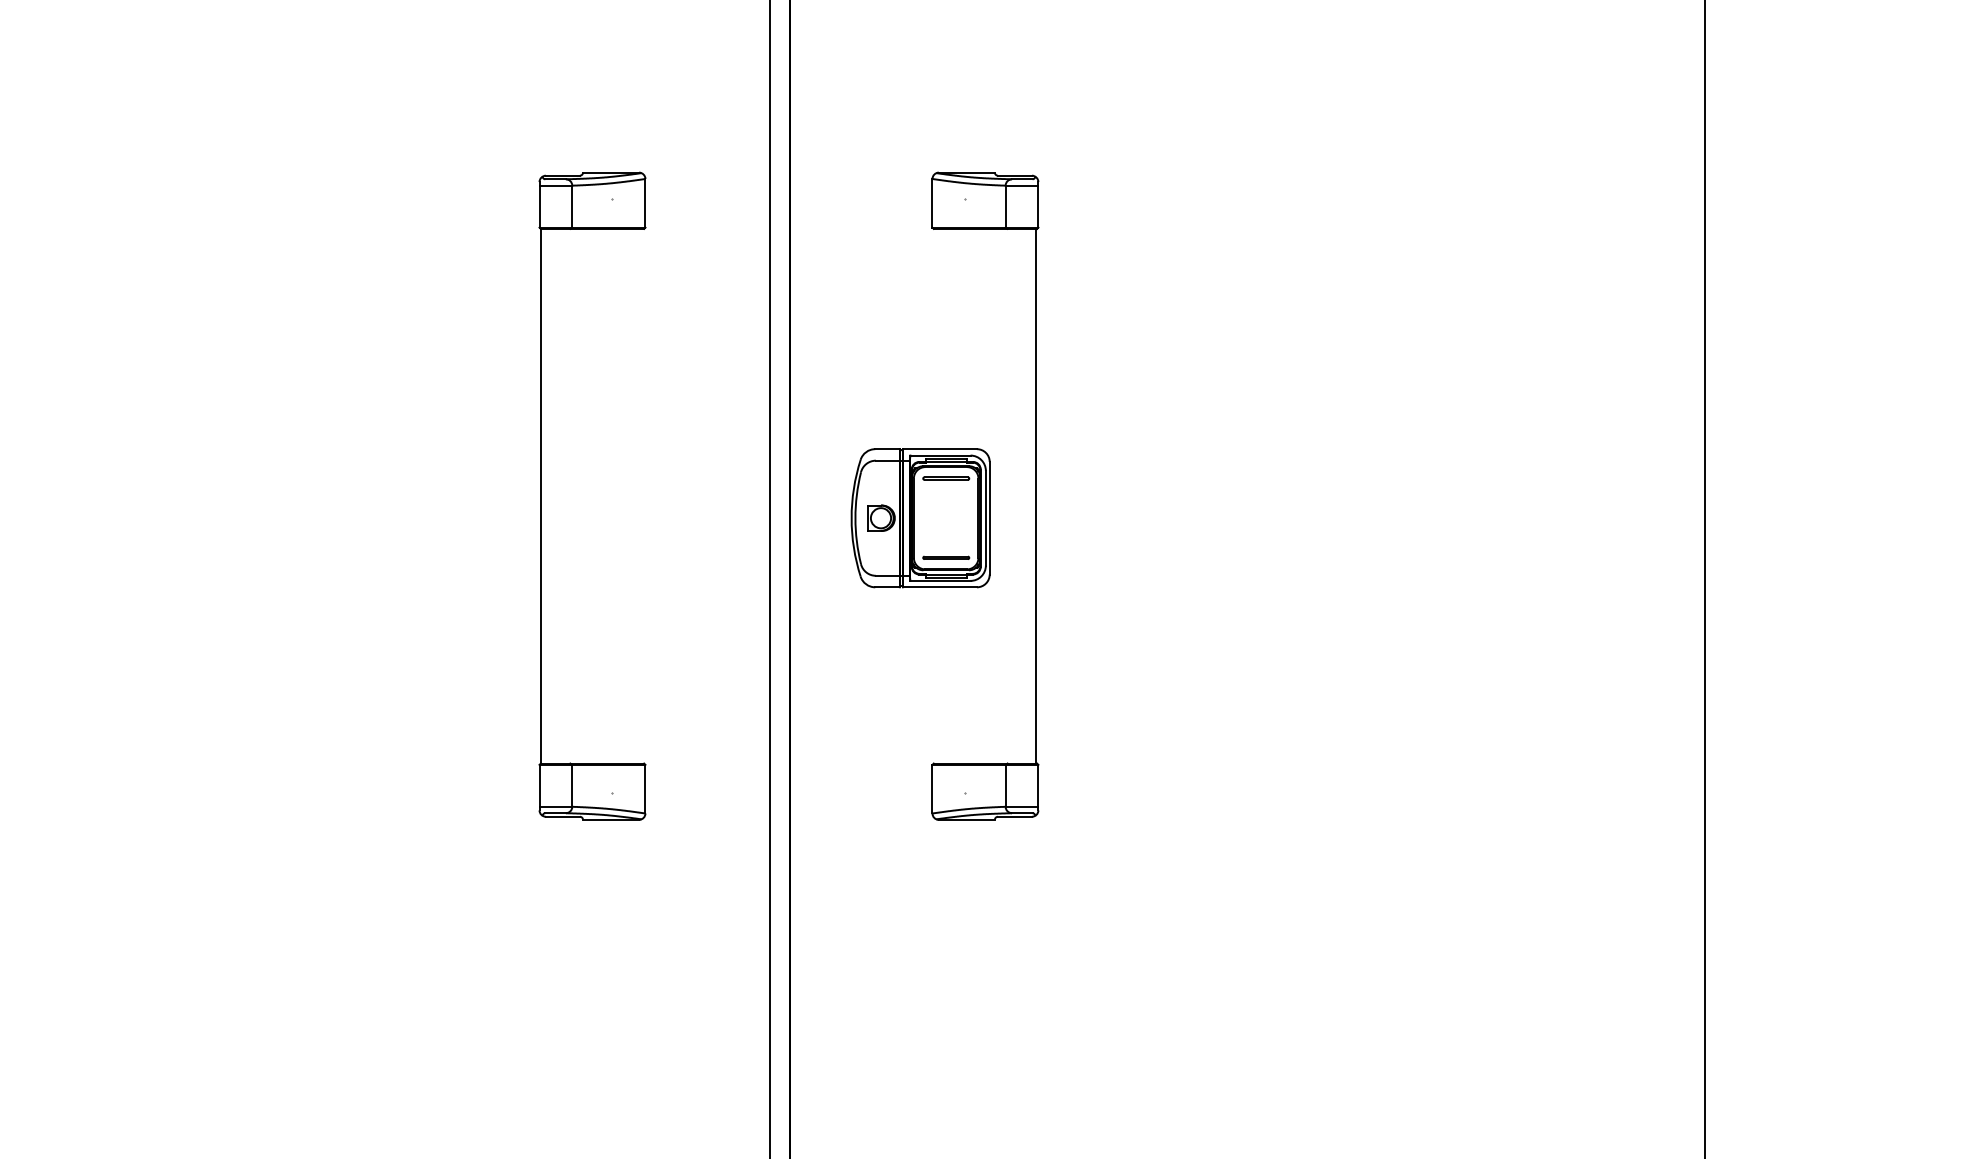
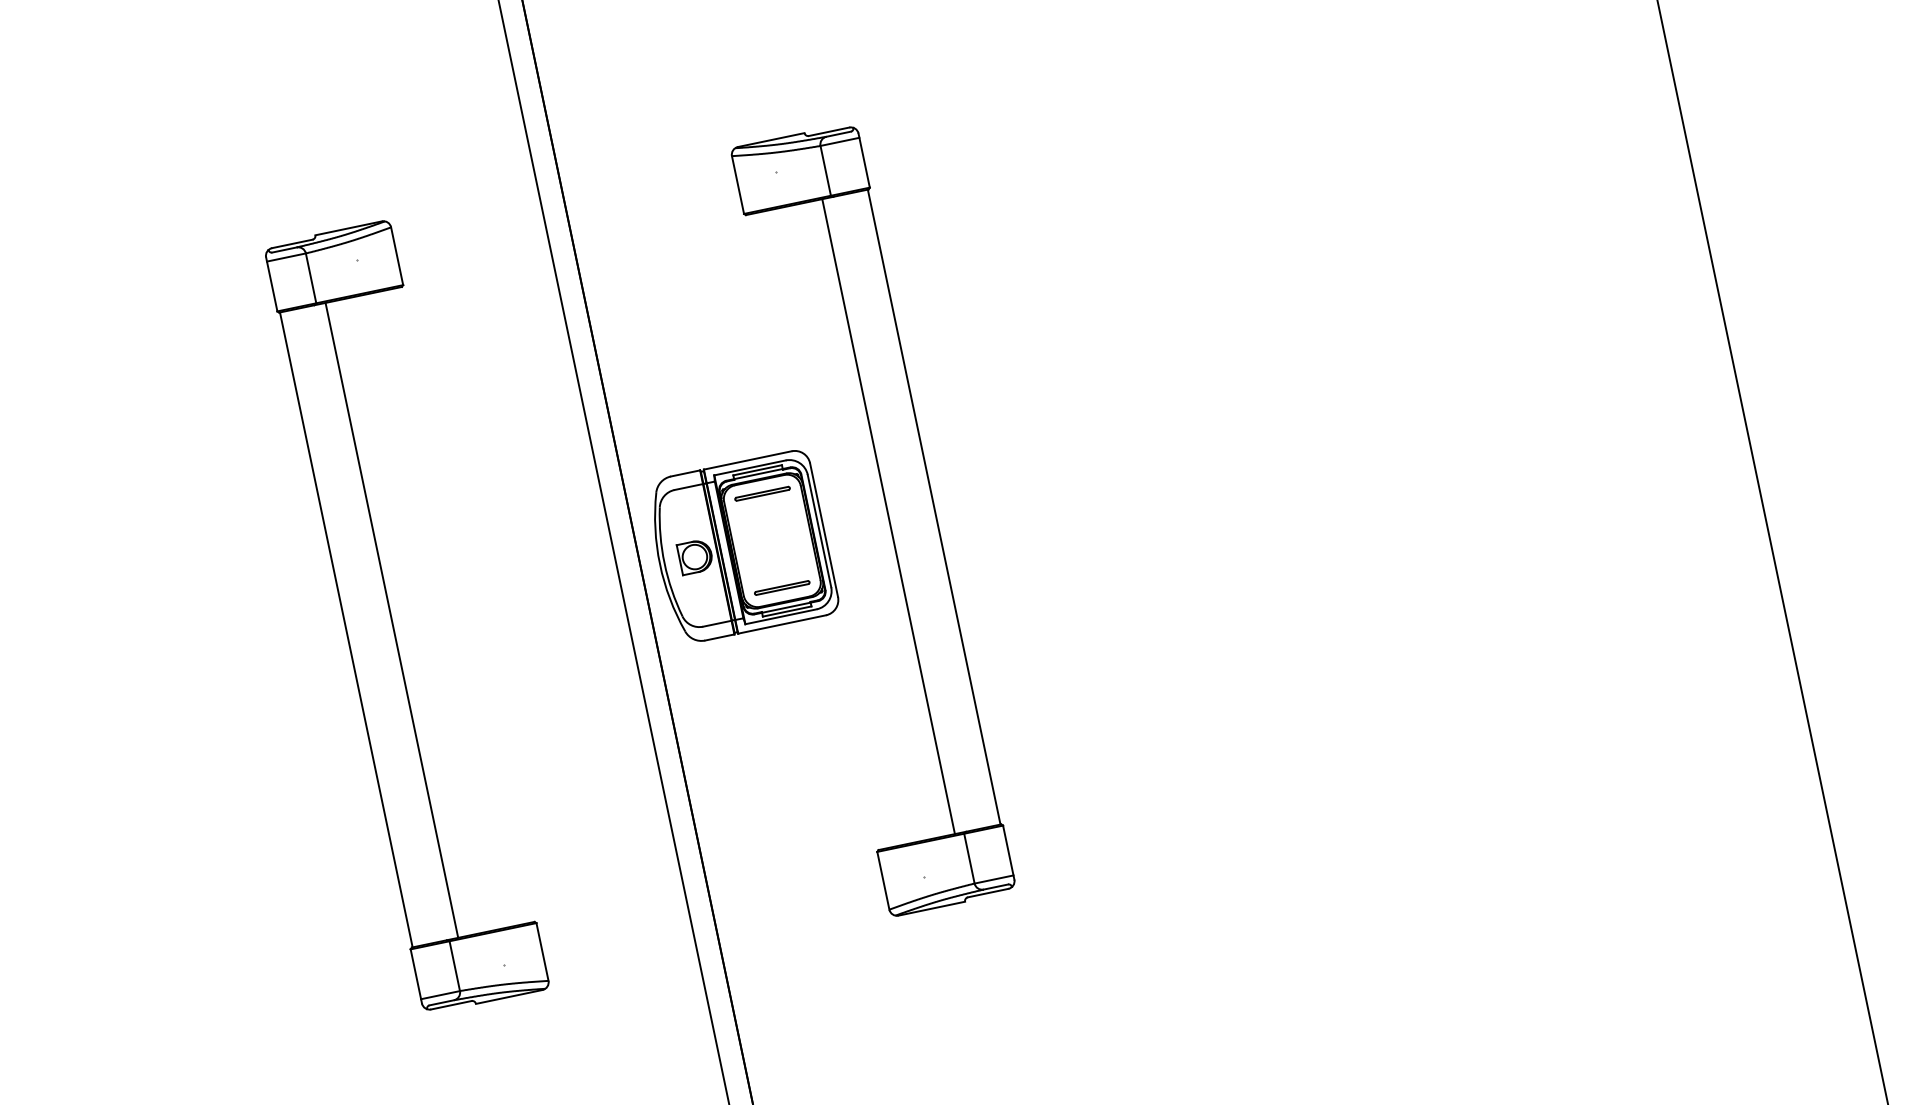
line: (579, 495) -> (391, 619), added
line: (998, 495) -> (888, 515), added
part: (920, 518) -> (741, 547), moved

